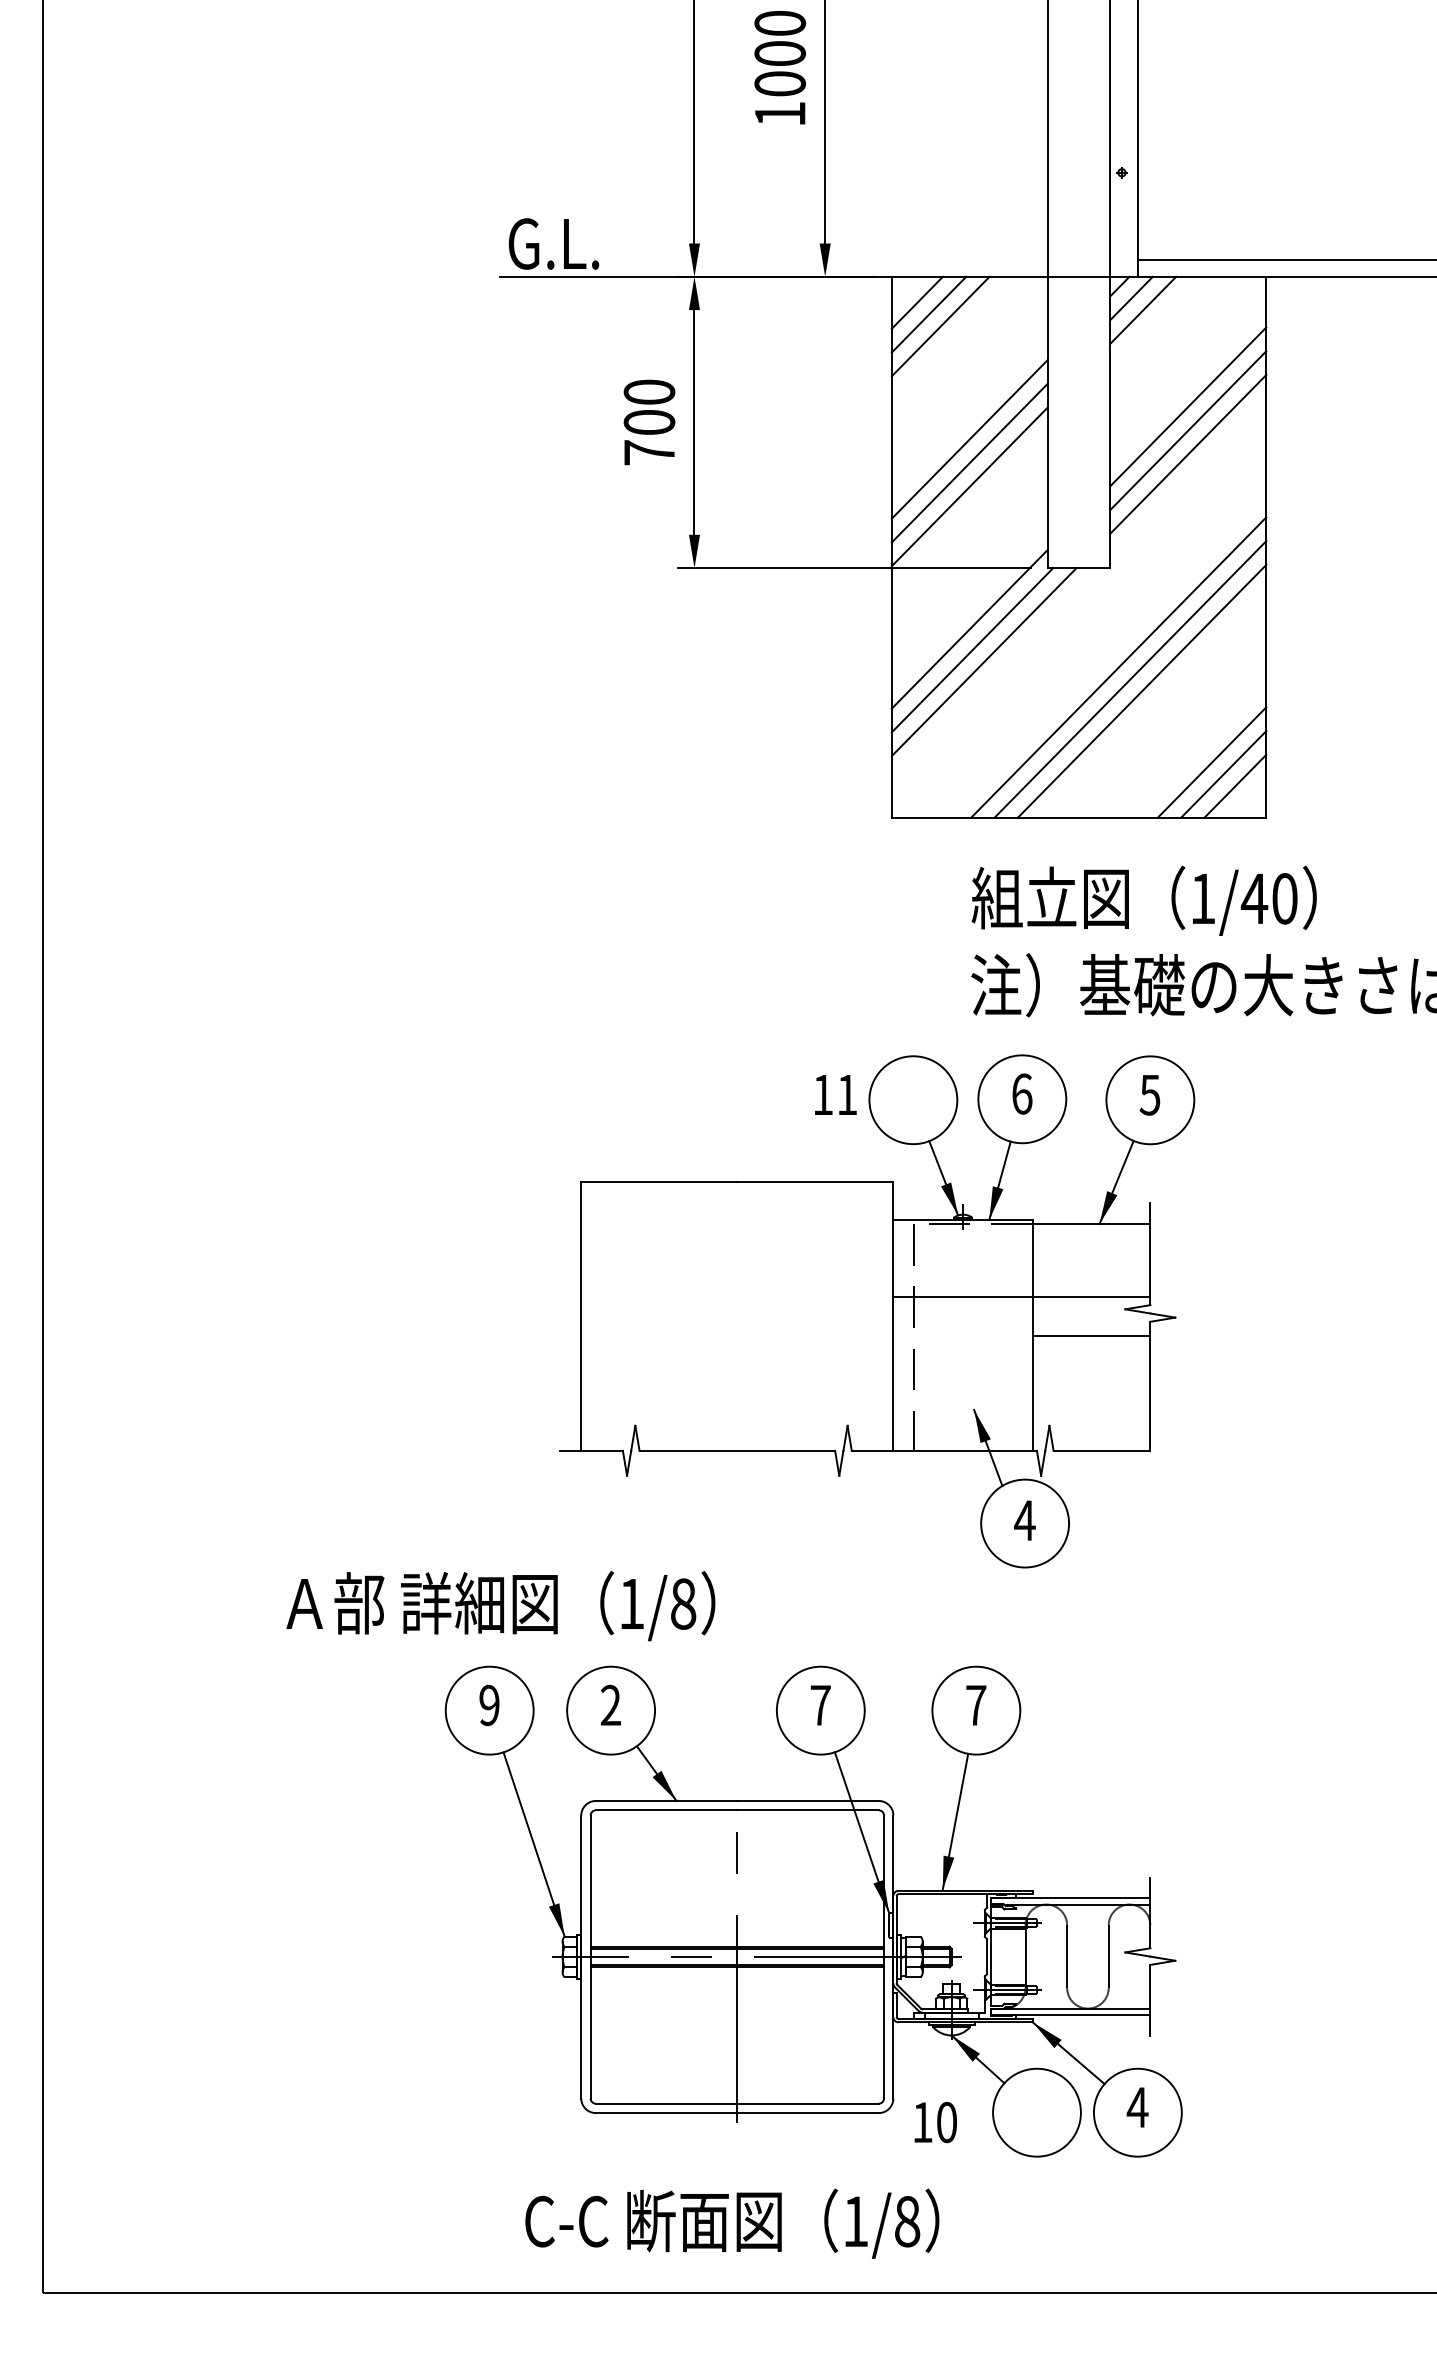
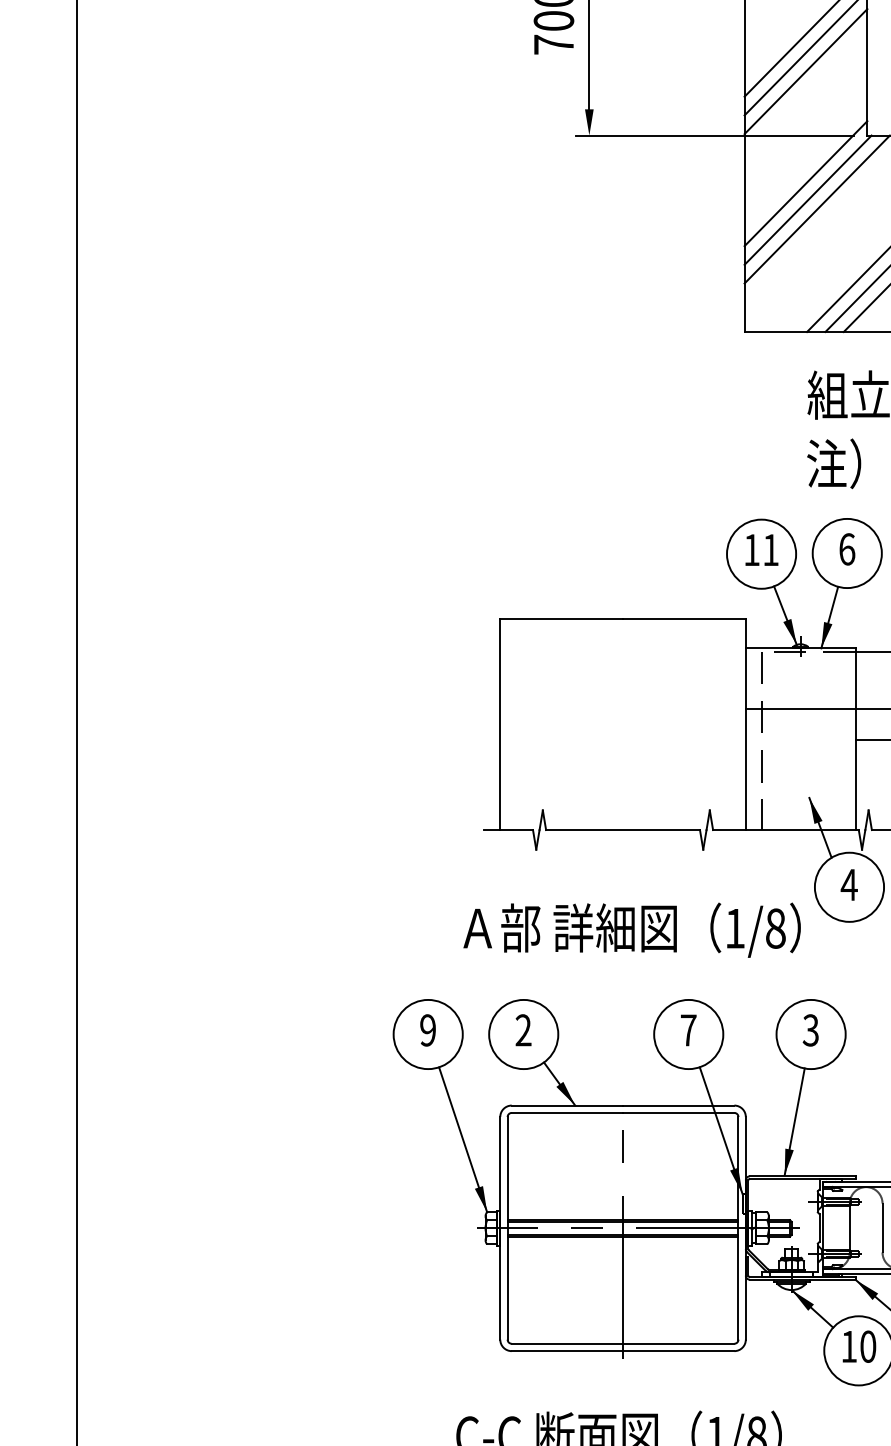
text: (835, 1094) -> (761, 549), moved
text: (500, 1606) -> (631, 930), moved
text: (975, 1705) -> (810, 1030), 7 -> 3
text: (935, 2122) -> (859, 1346), moved

